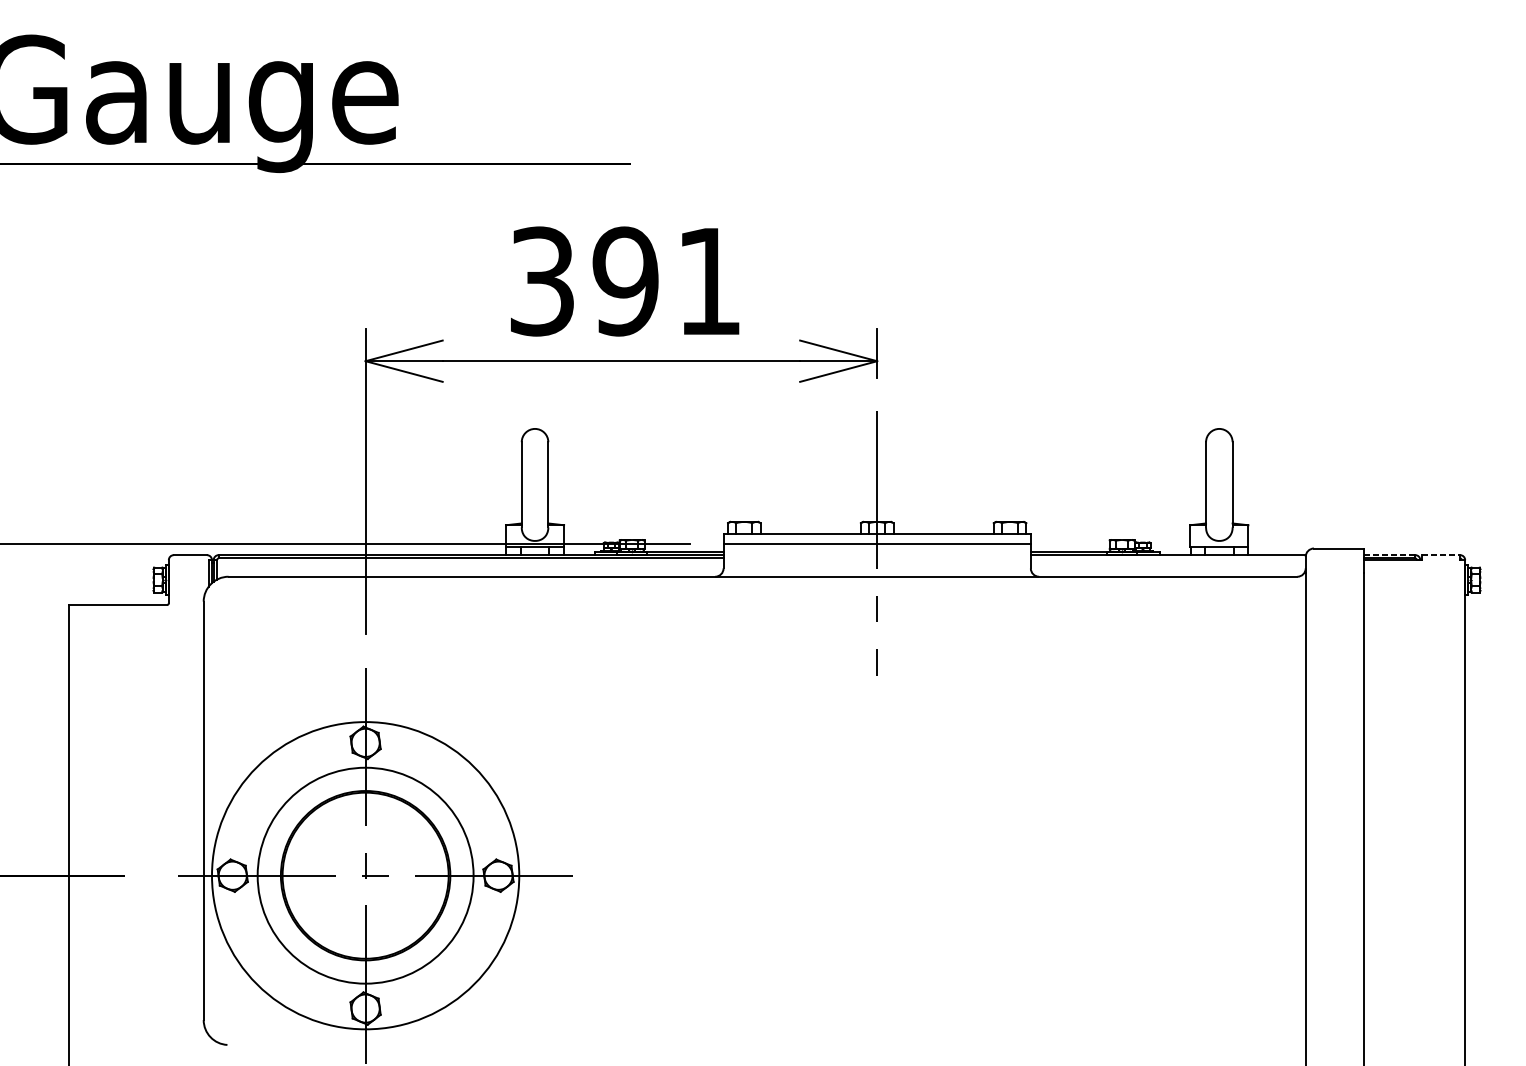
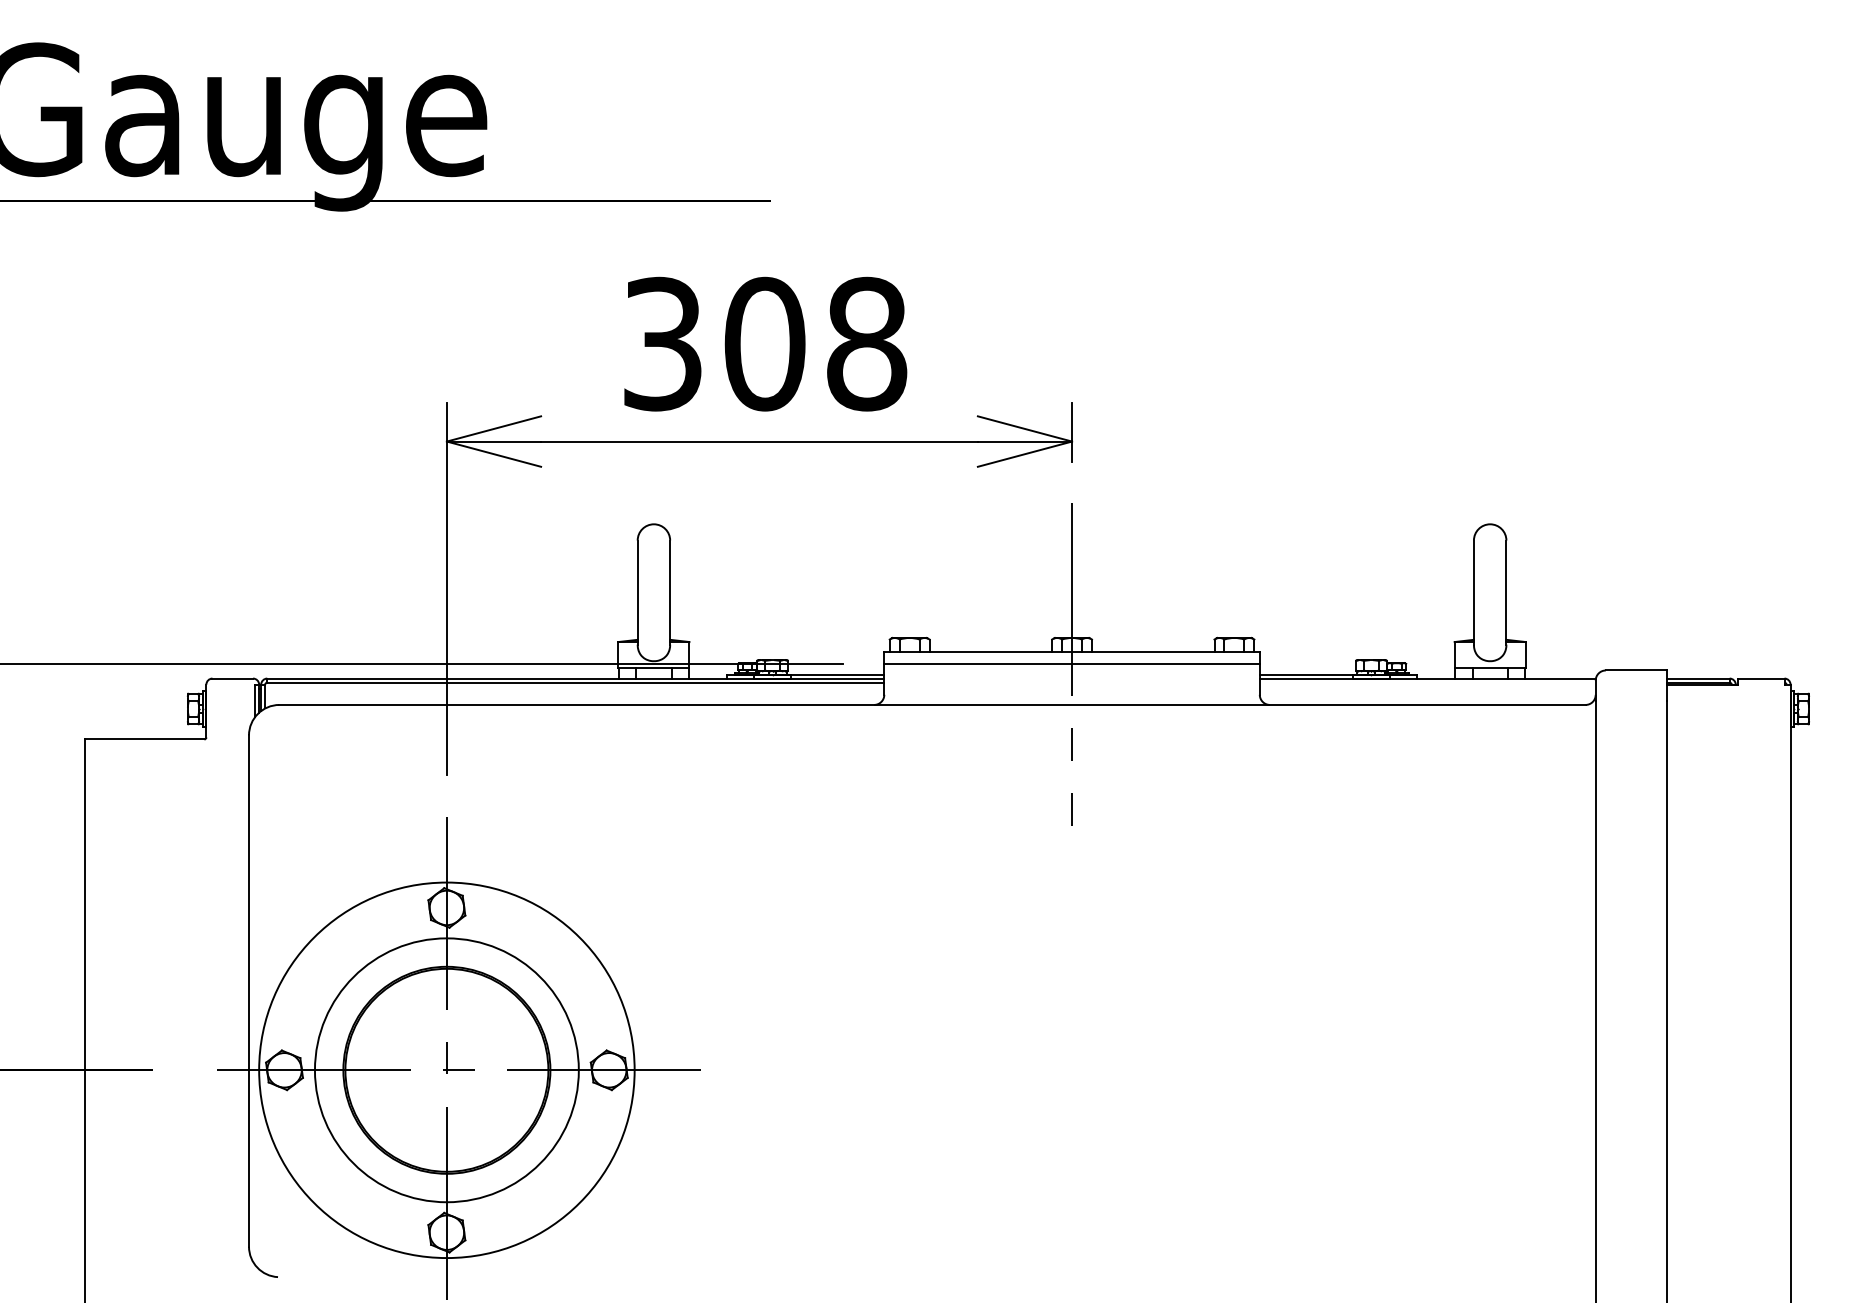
text: (667, 280) -> (815, 343), 391 -> 308
line: (1389, 555) -> (1698, 678), dashed -> solid
line: (1441, 555) -> (1761, 678), dashed -> solid

